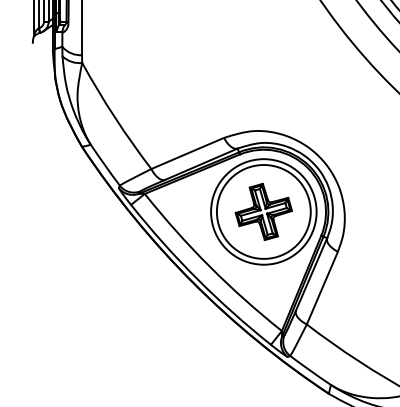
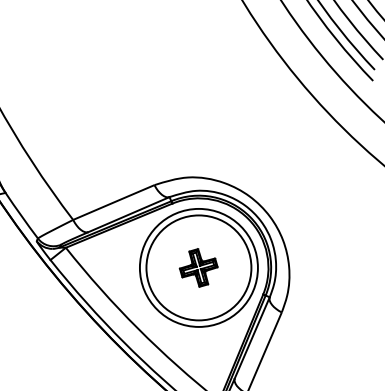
part: (263, 211) -> (198, 267), size x0.6

